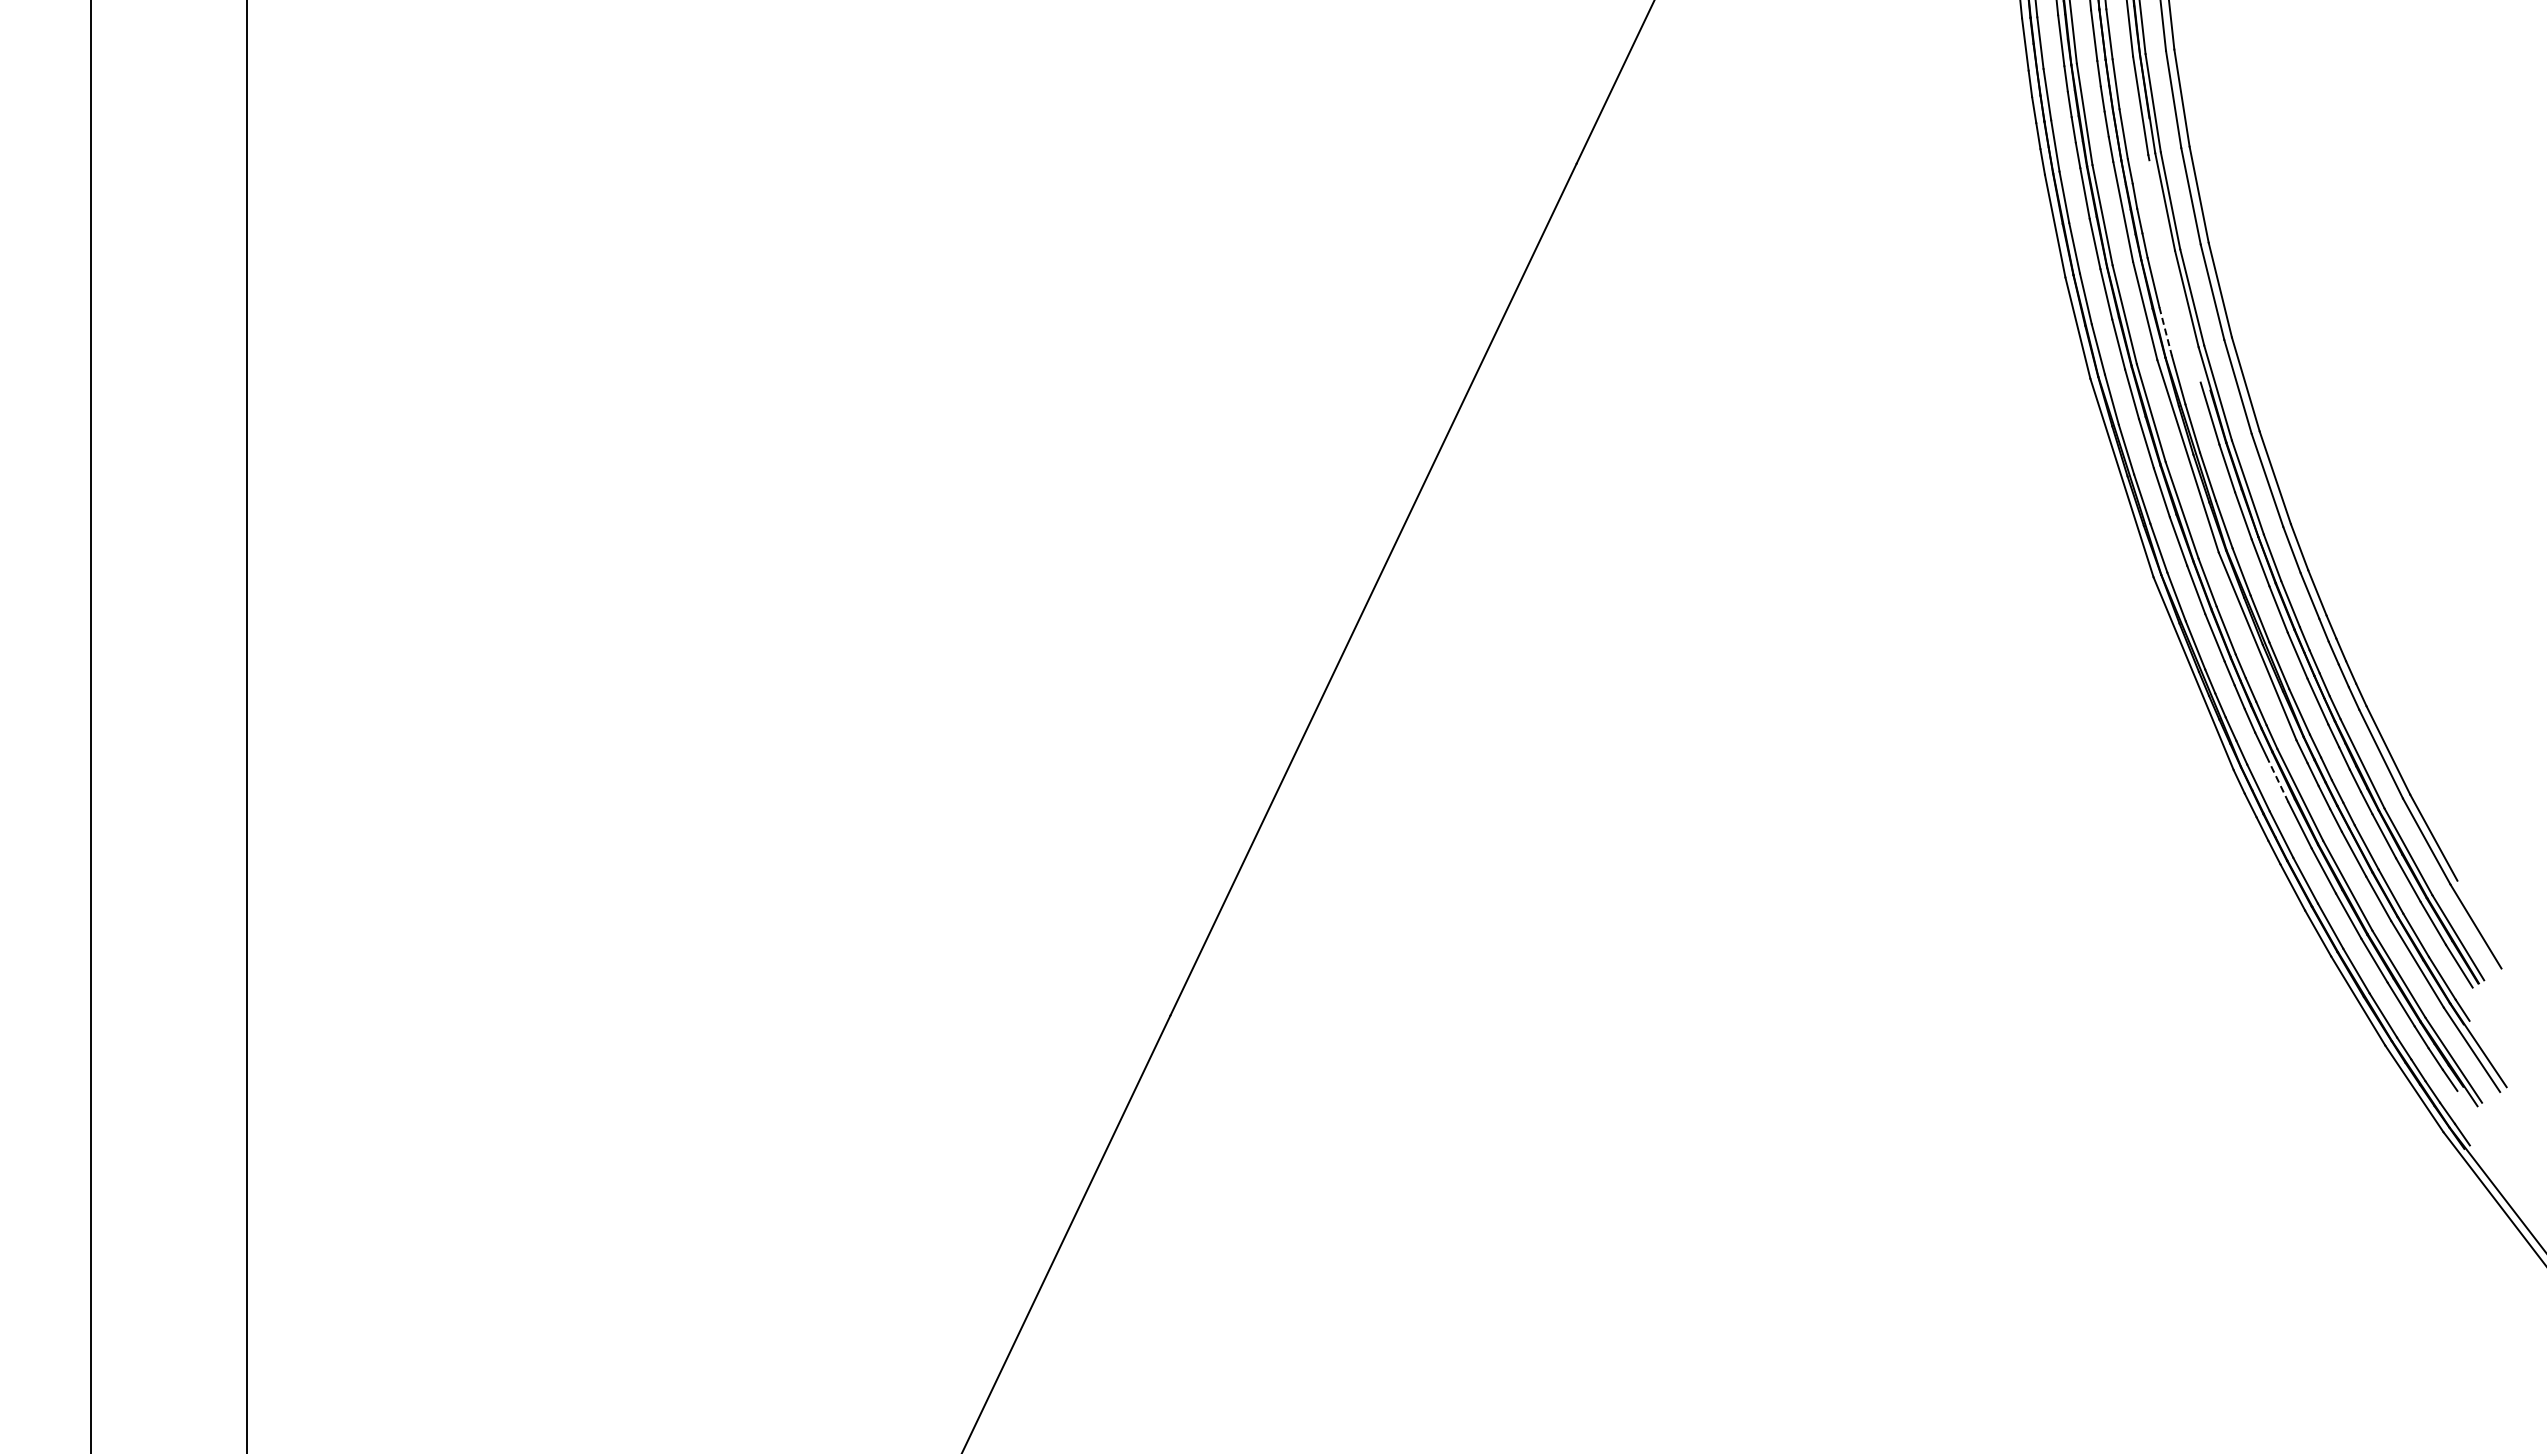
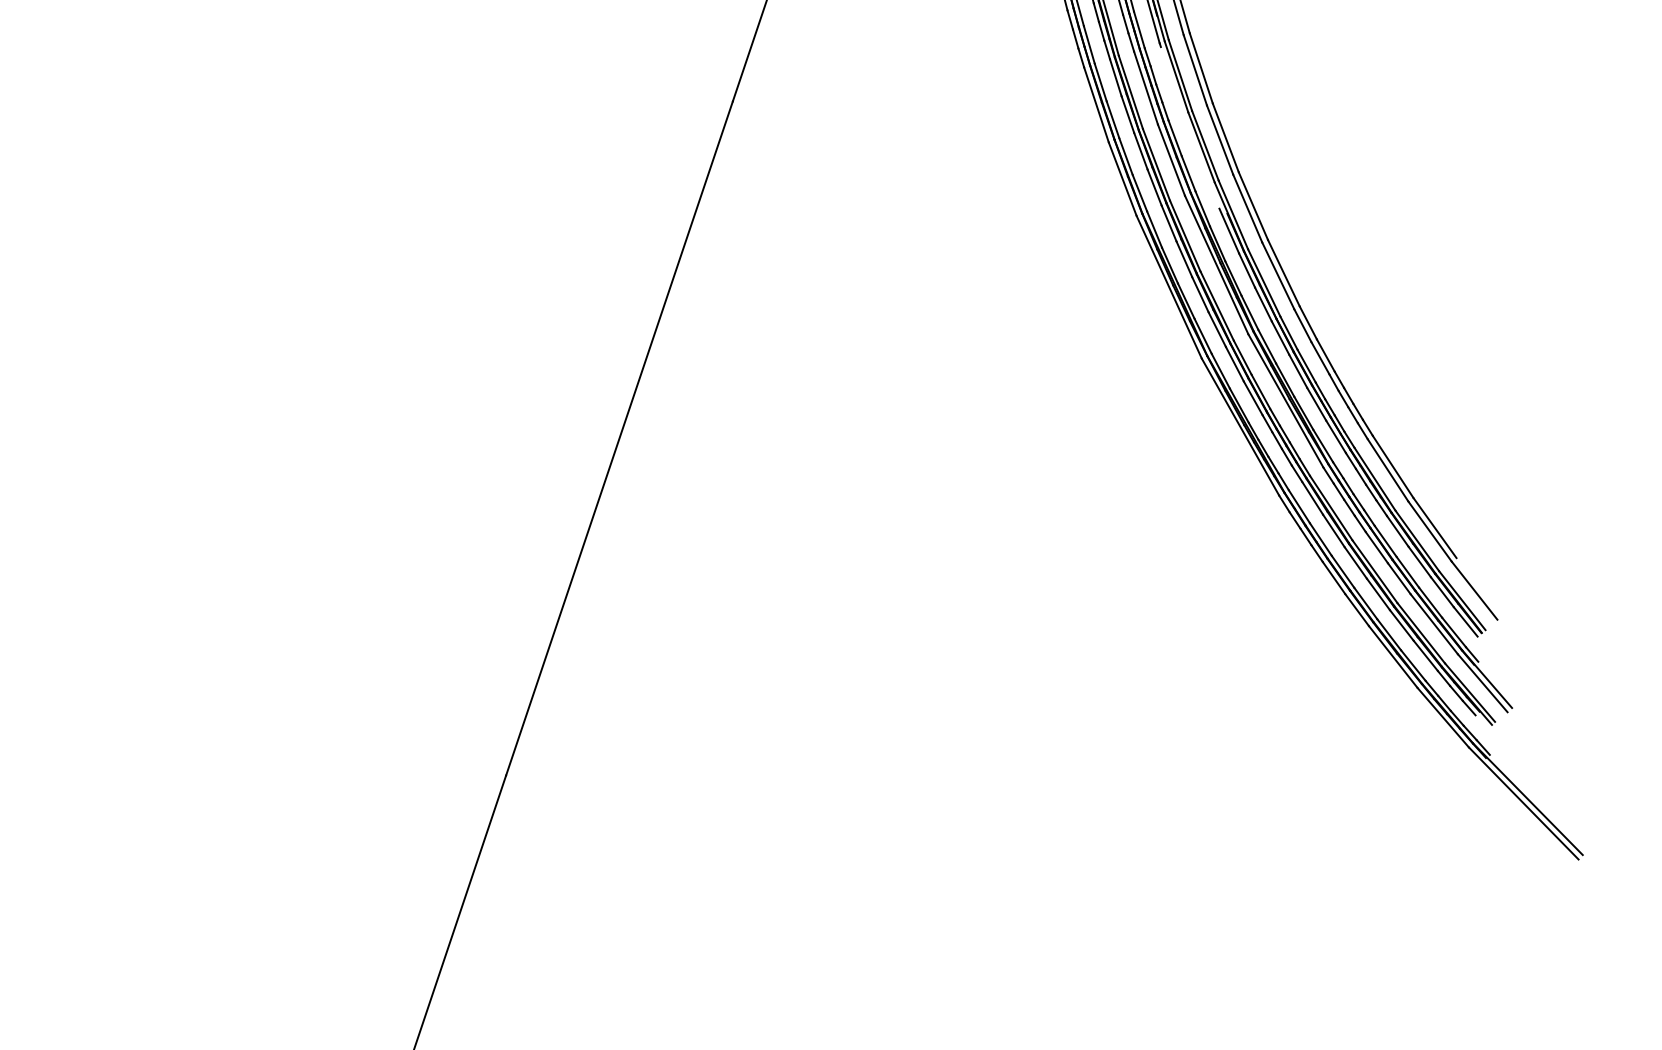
line: (2165, 332) -> (1188, 174), dashed -> solid
line: (2277, 779) -> (1312, 498), dashed -> solid

